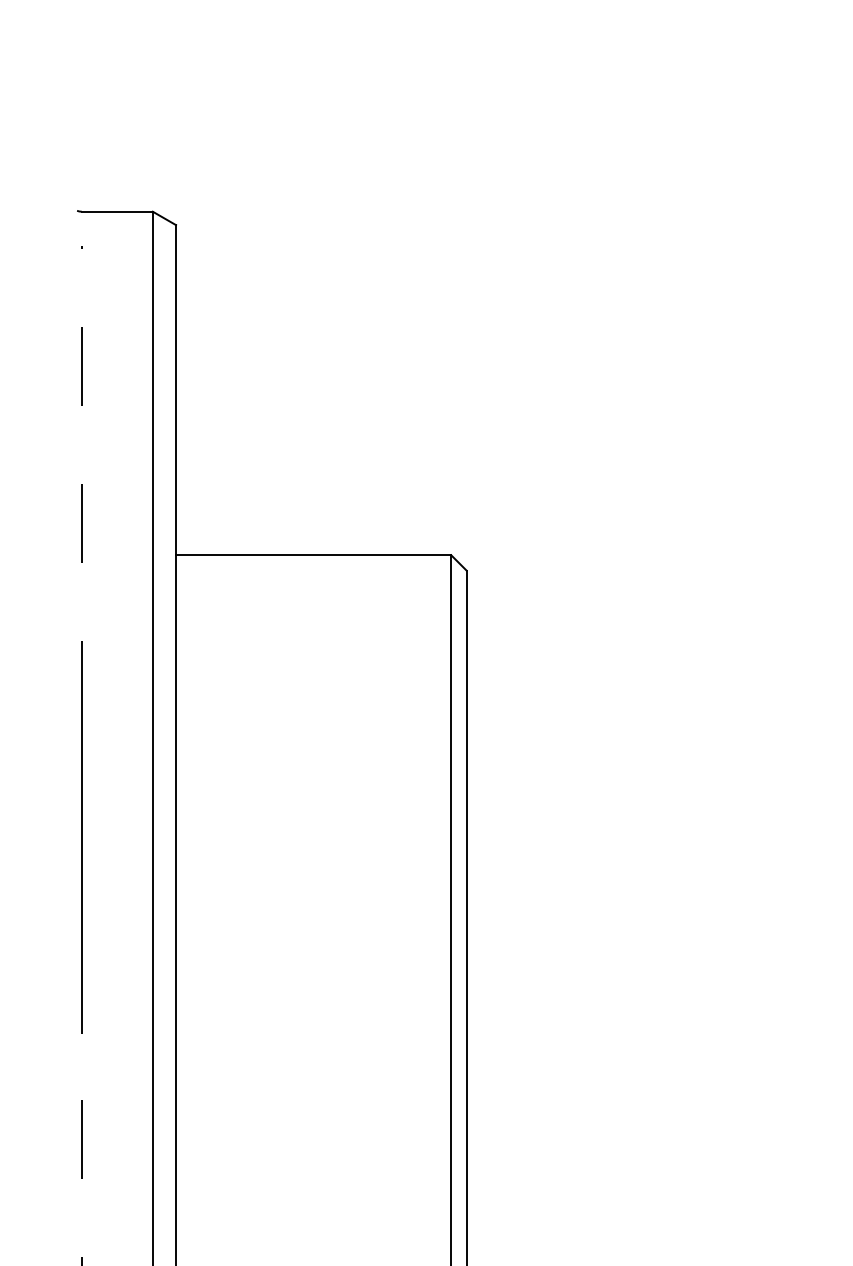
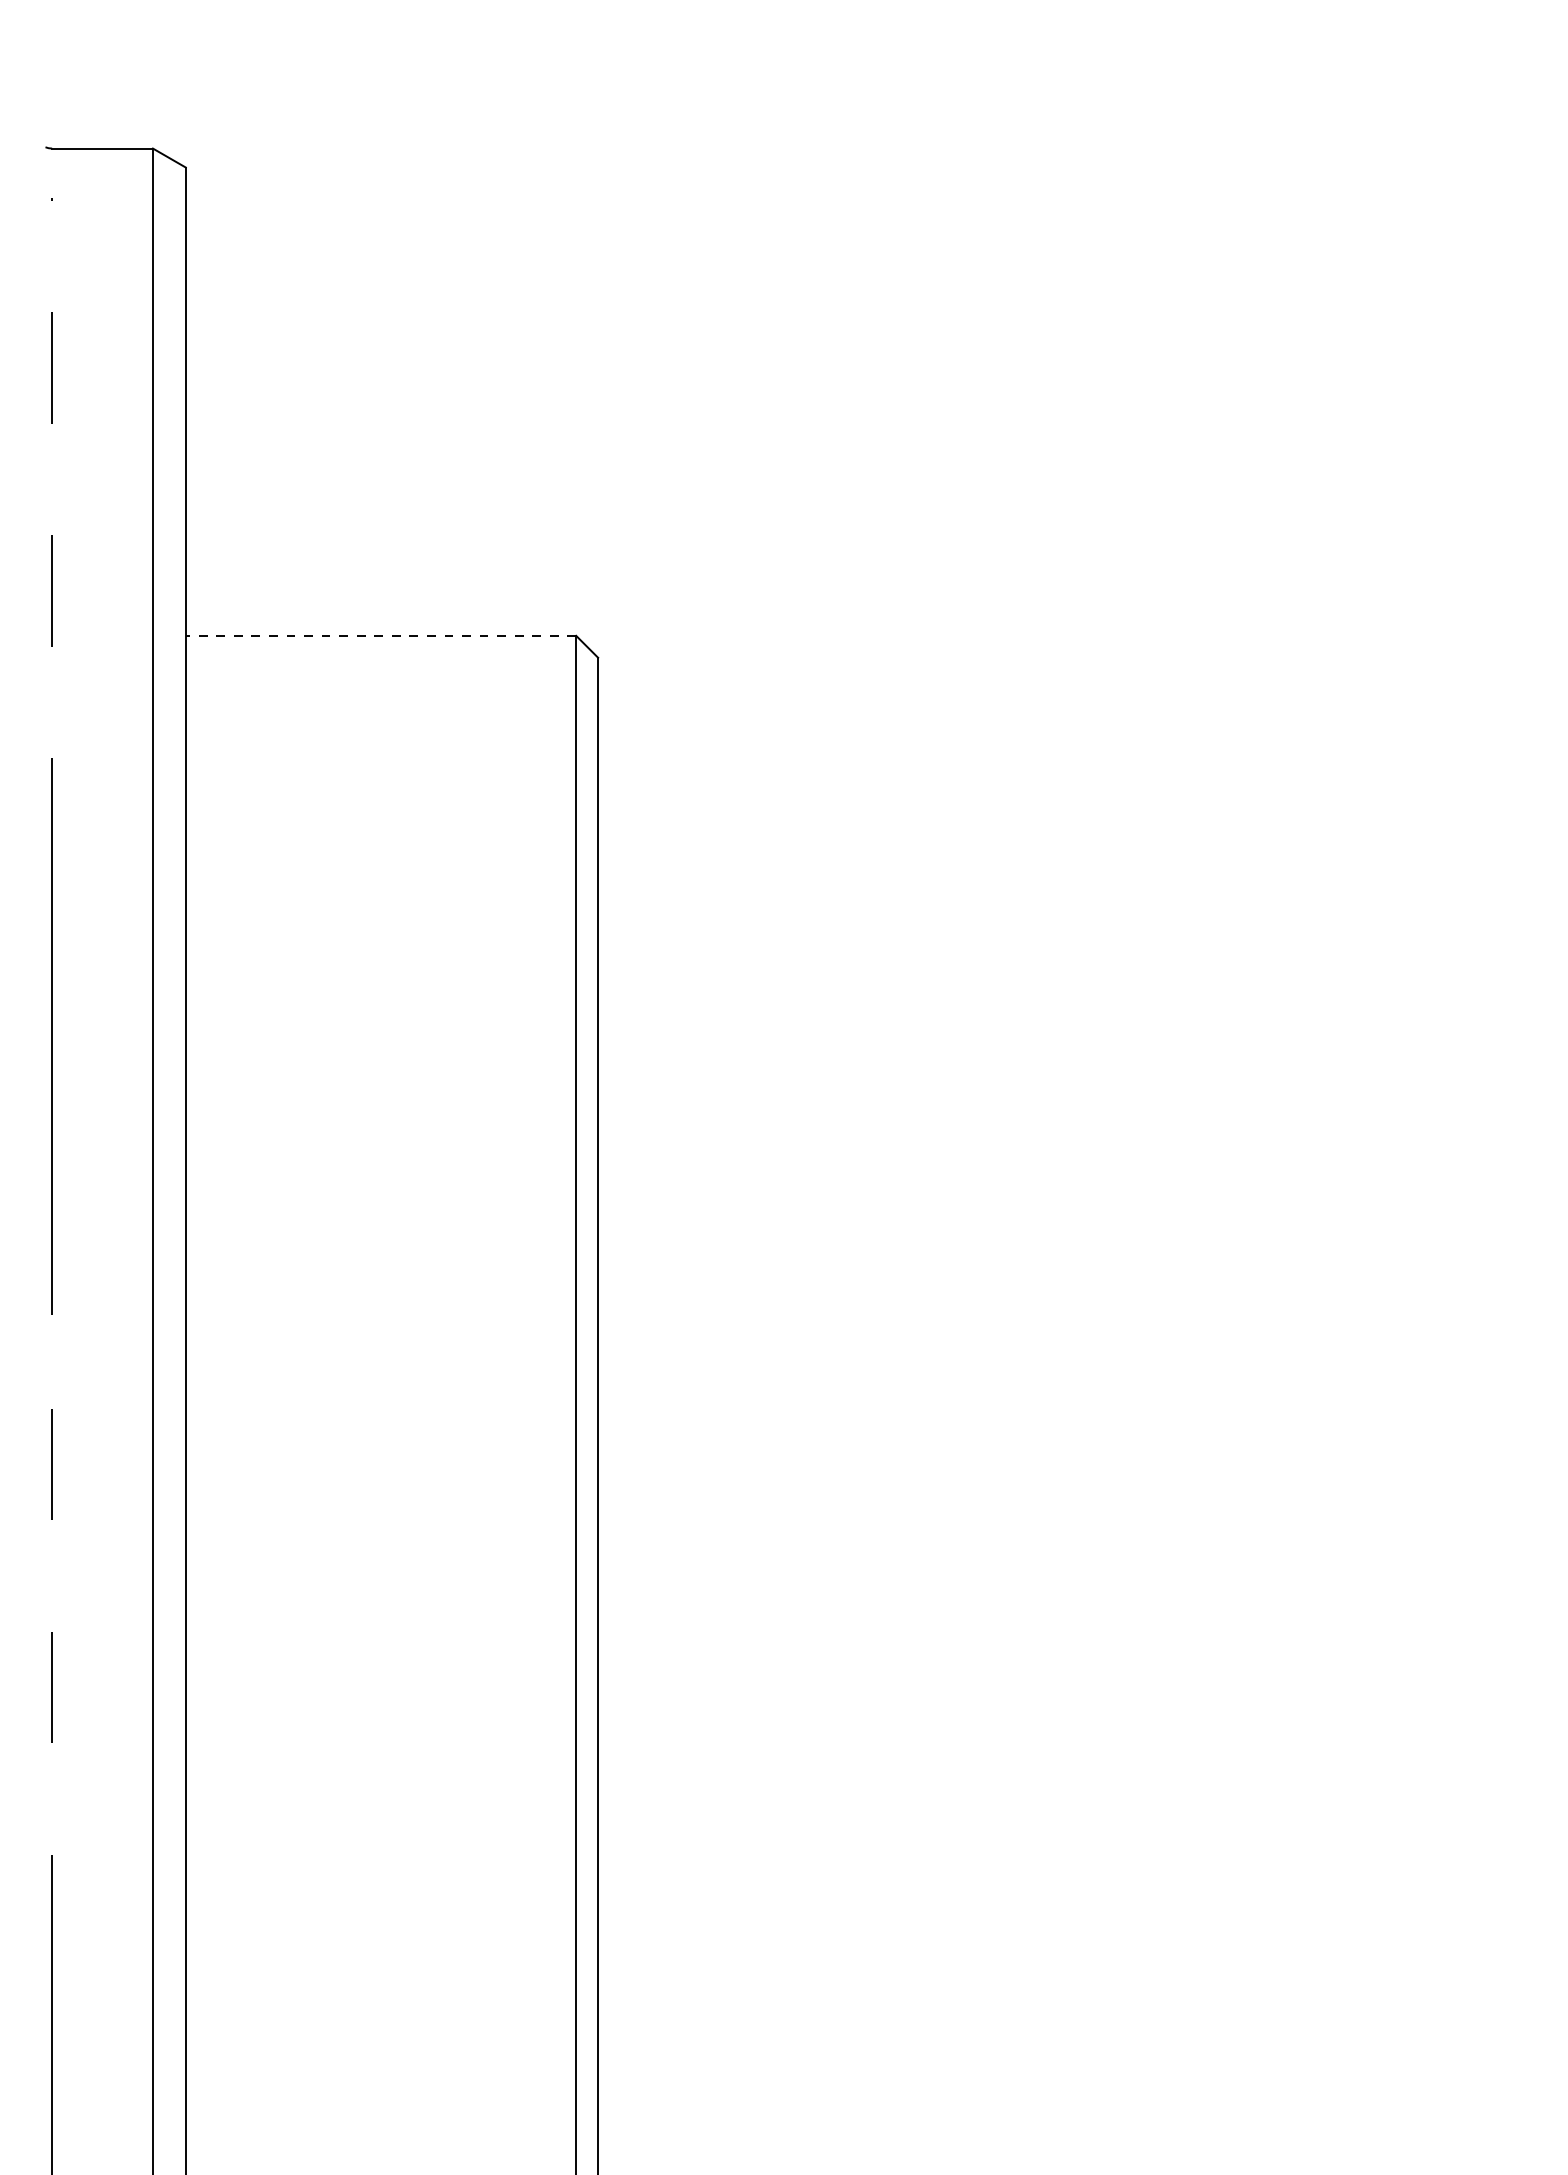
line: (313, 554) -> (380, 635), solid -> dashed

